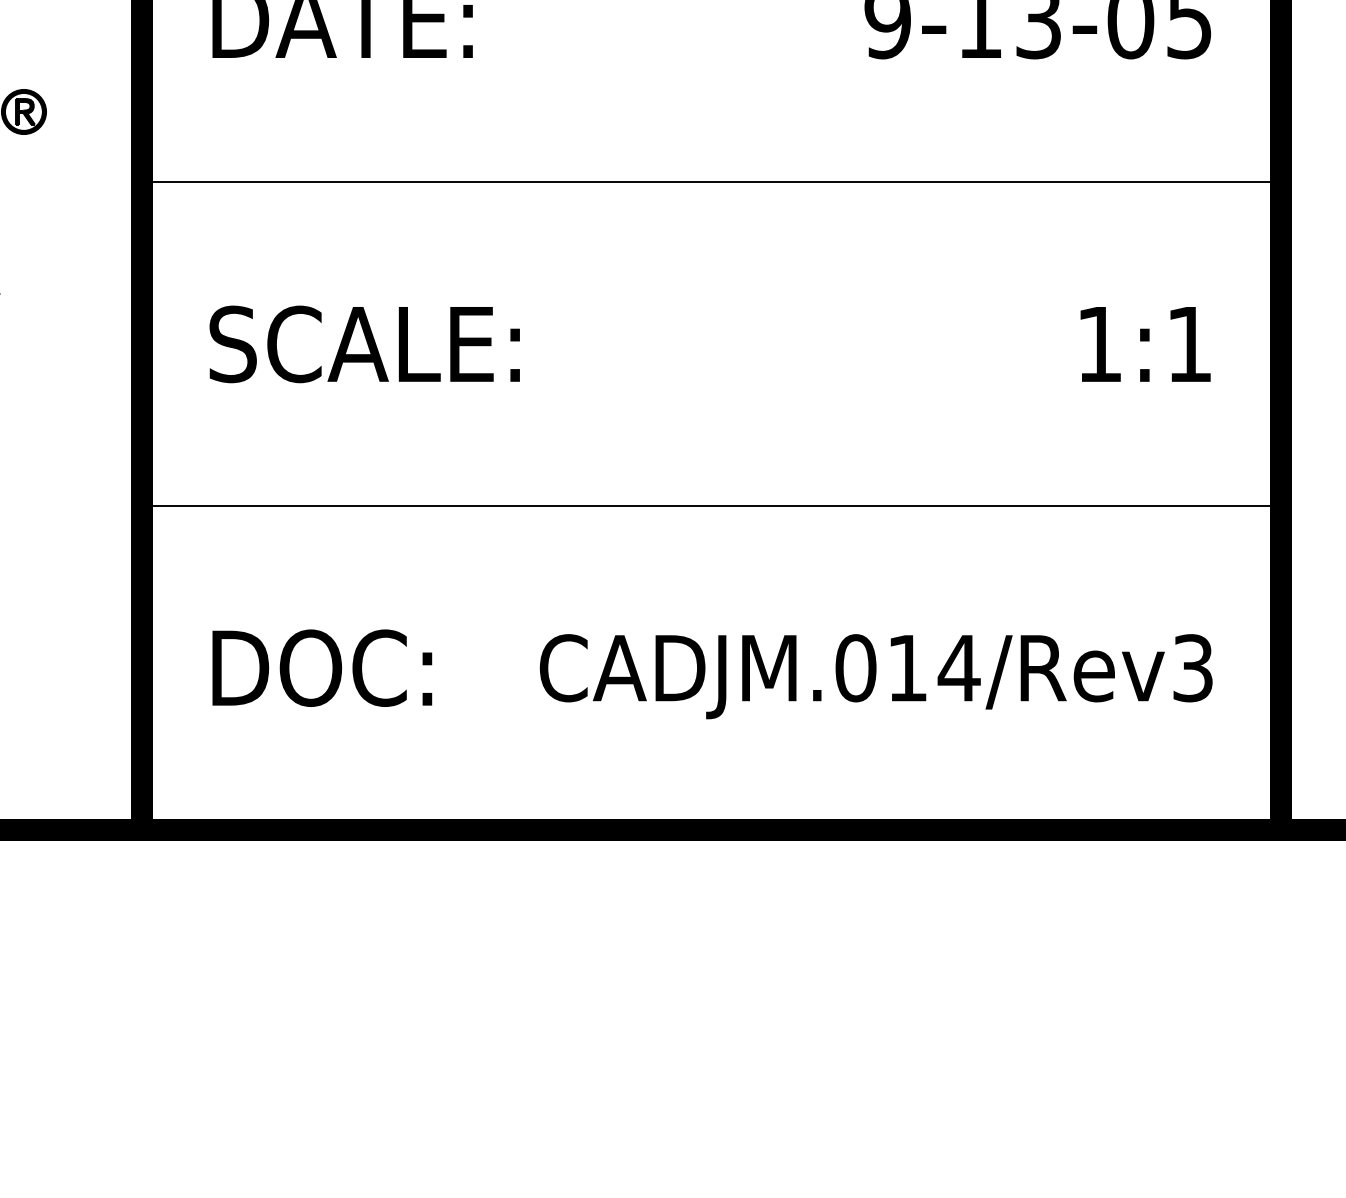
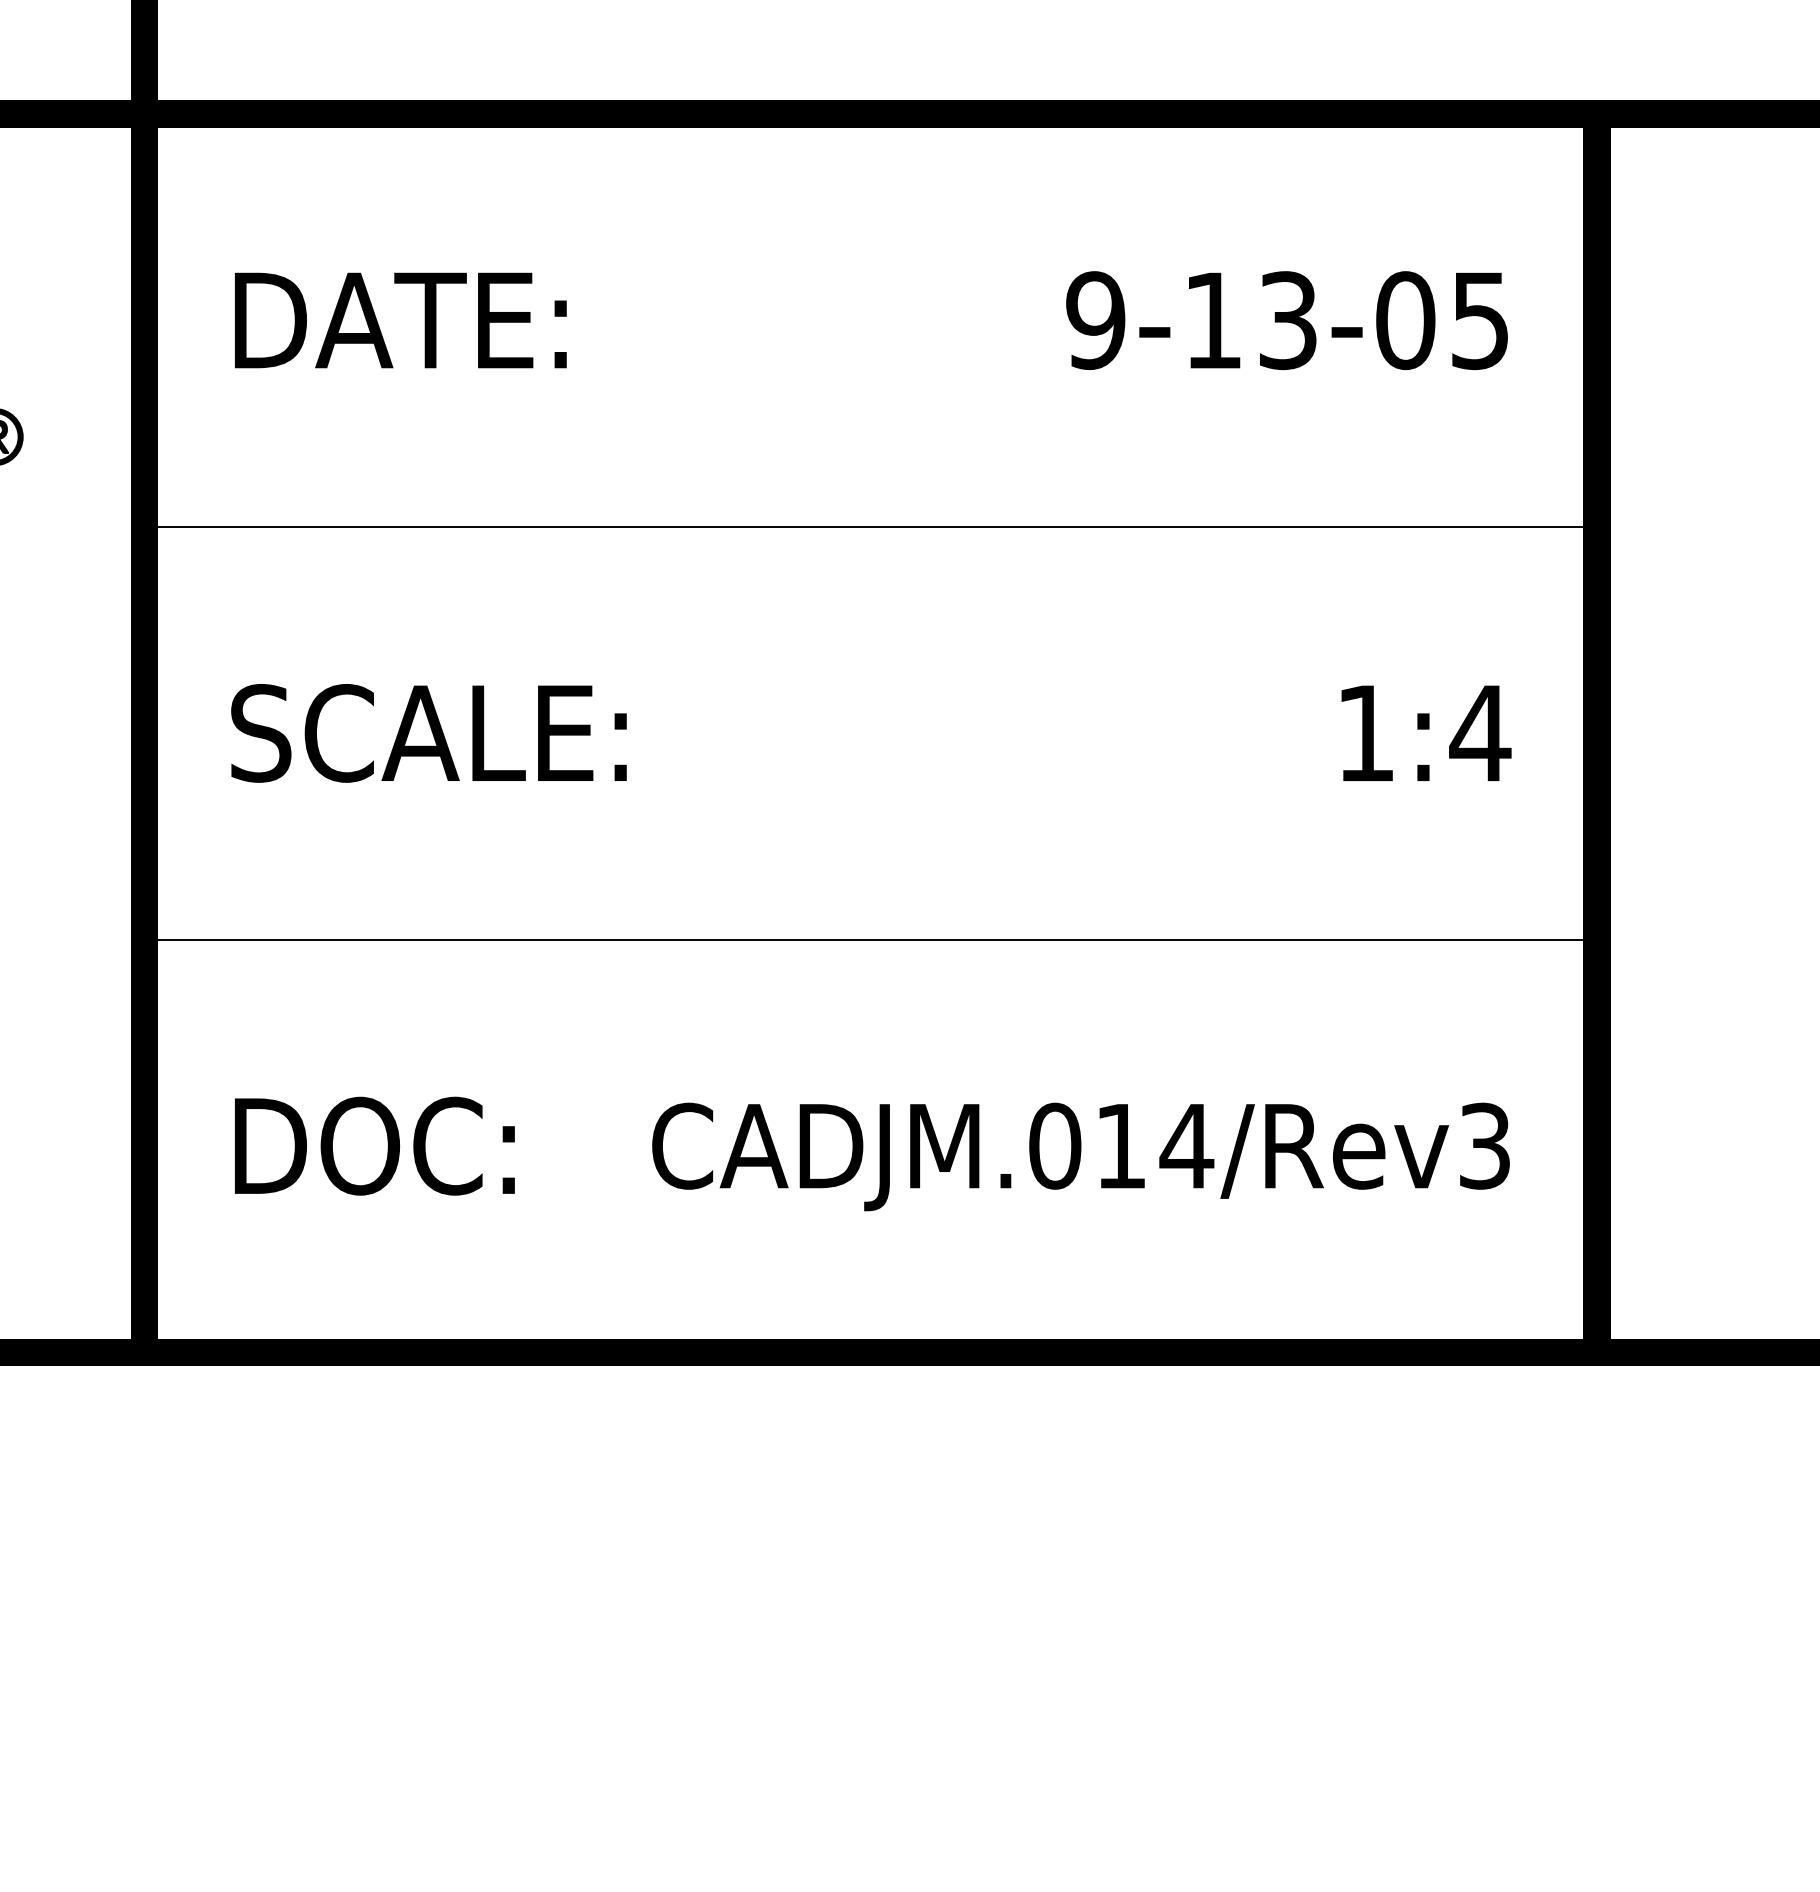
text: (1189, 344) -> (1480, 733), 1:1 -> 1:4

